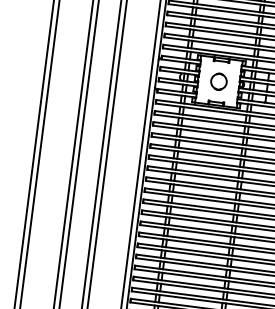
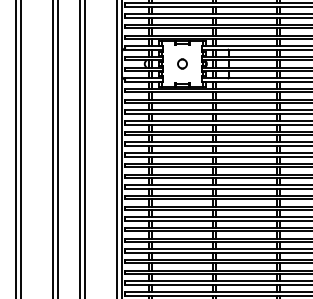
circle: (219, 81) -> (182, 63), size x0.6

